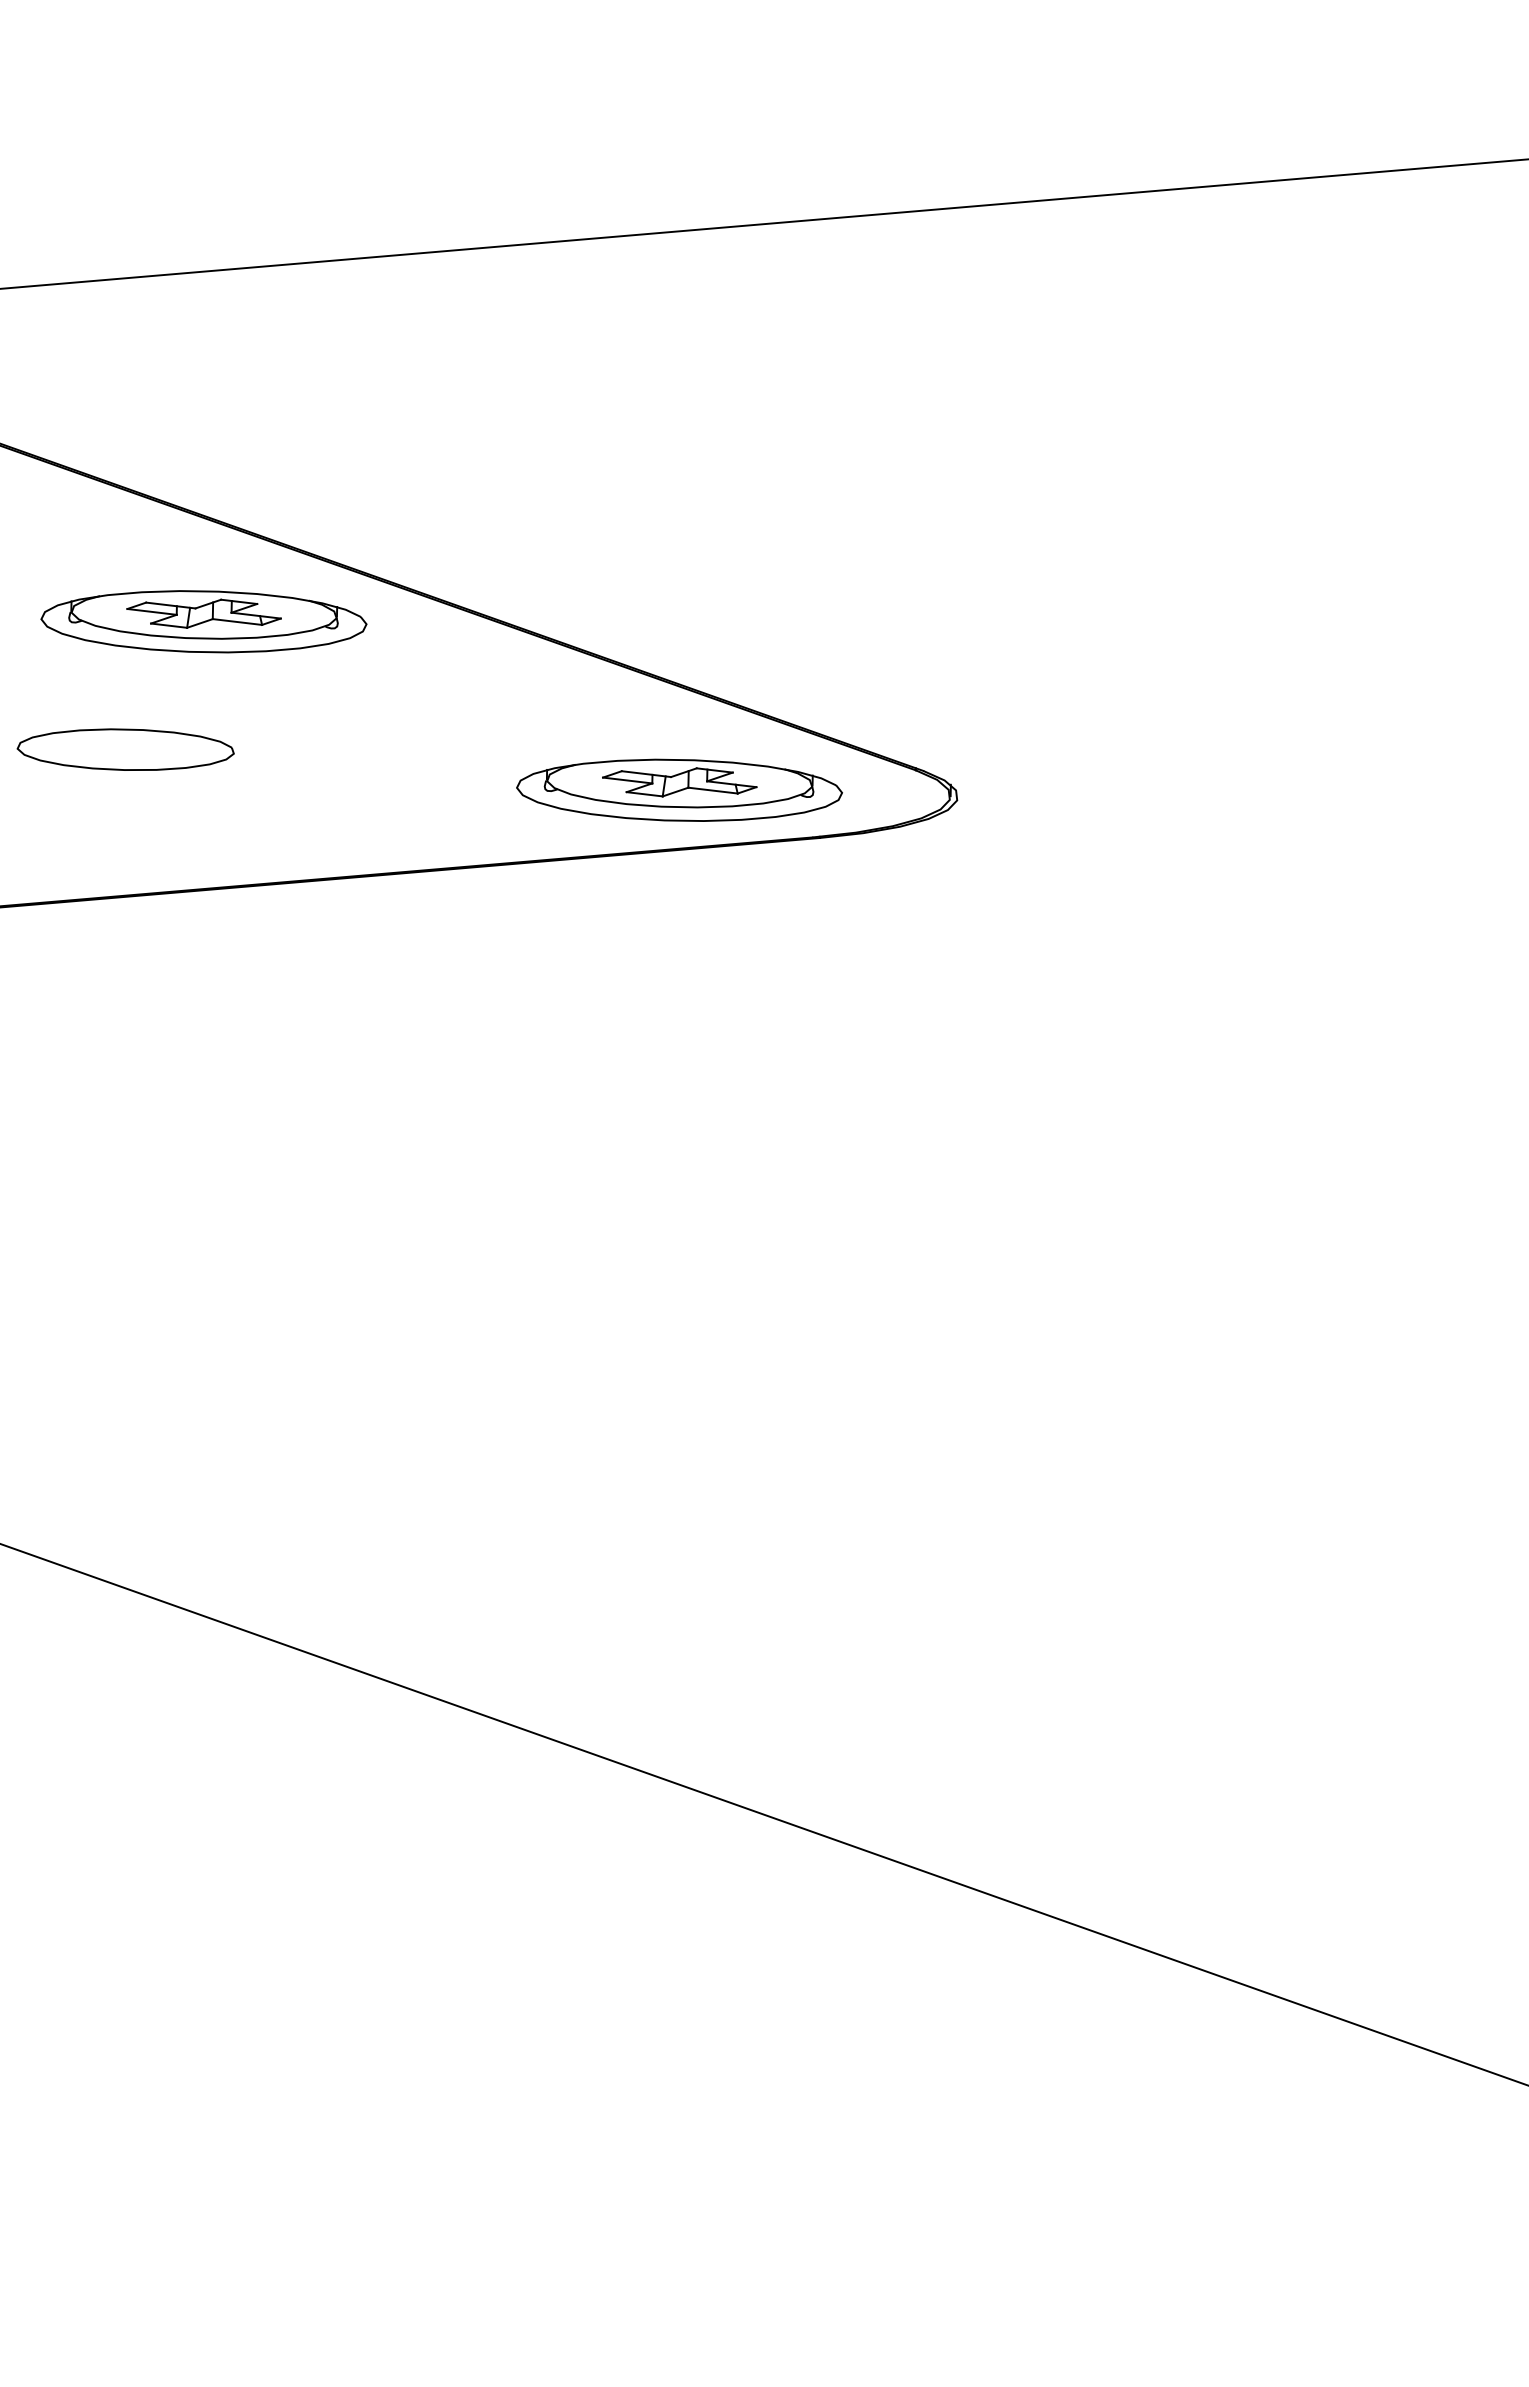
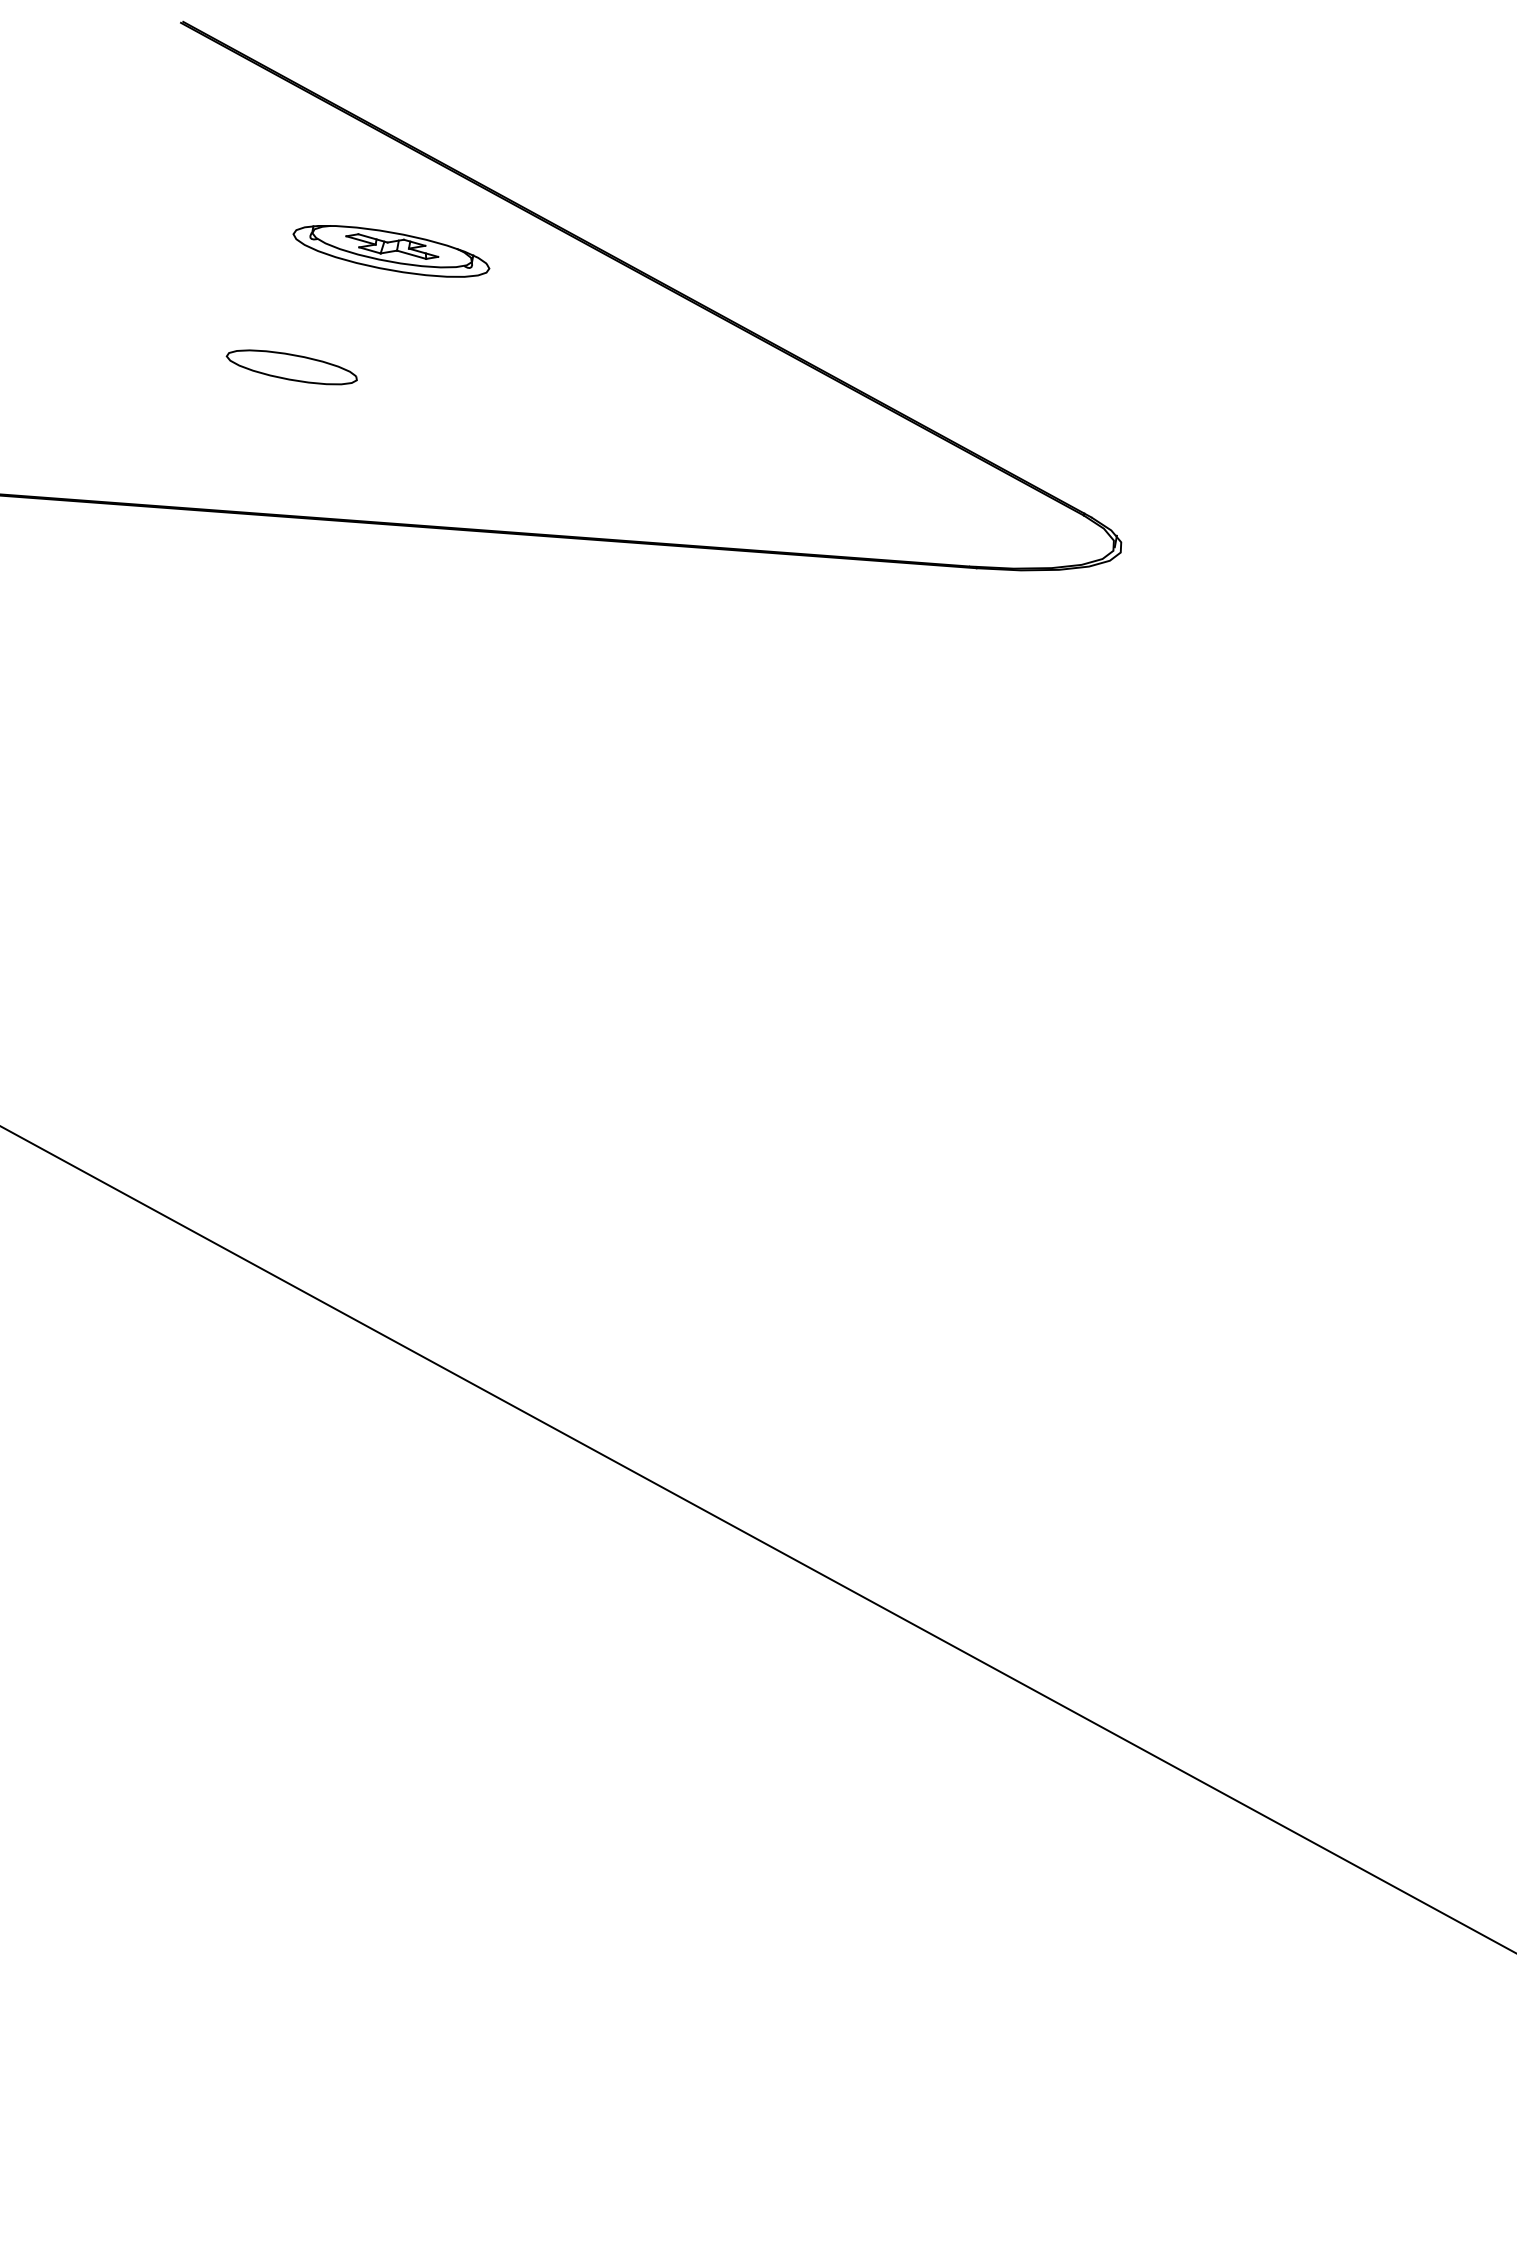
part: (203, 621) -> (391, 250), size x0.6
part: (125, 749) -> (291, 367), size x0.6
part: (679, 789) -> (843, 496), removed

